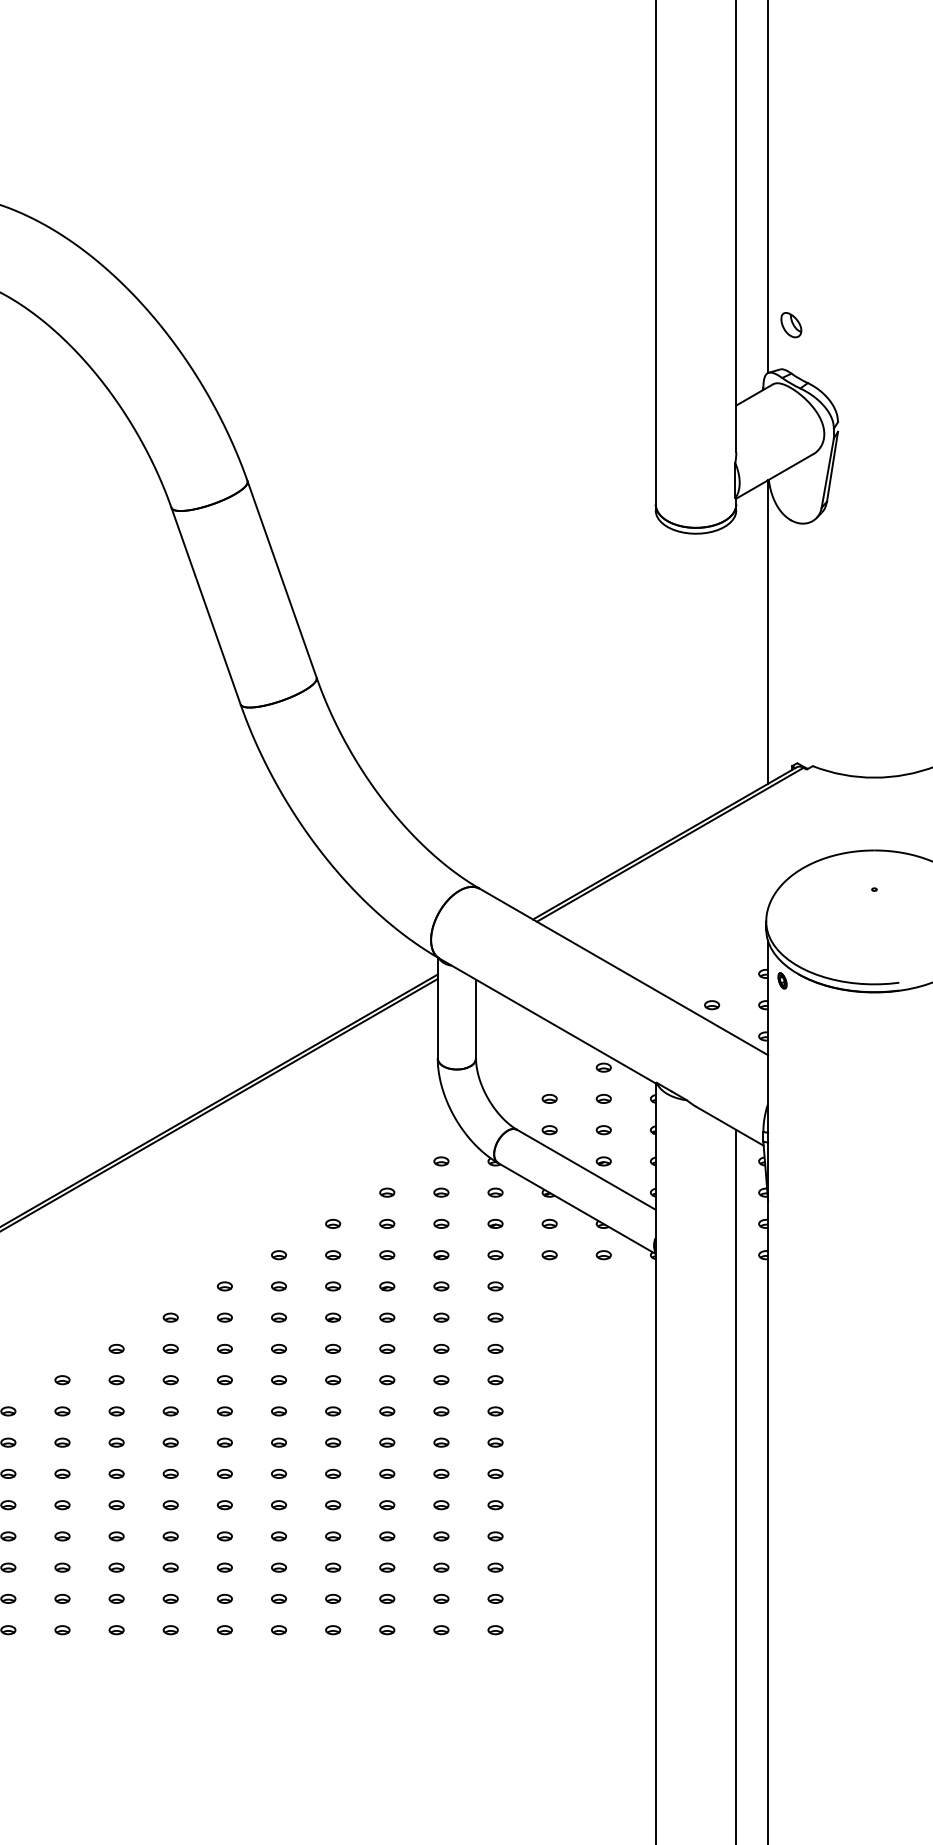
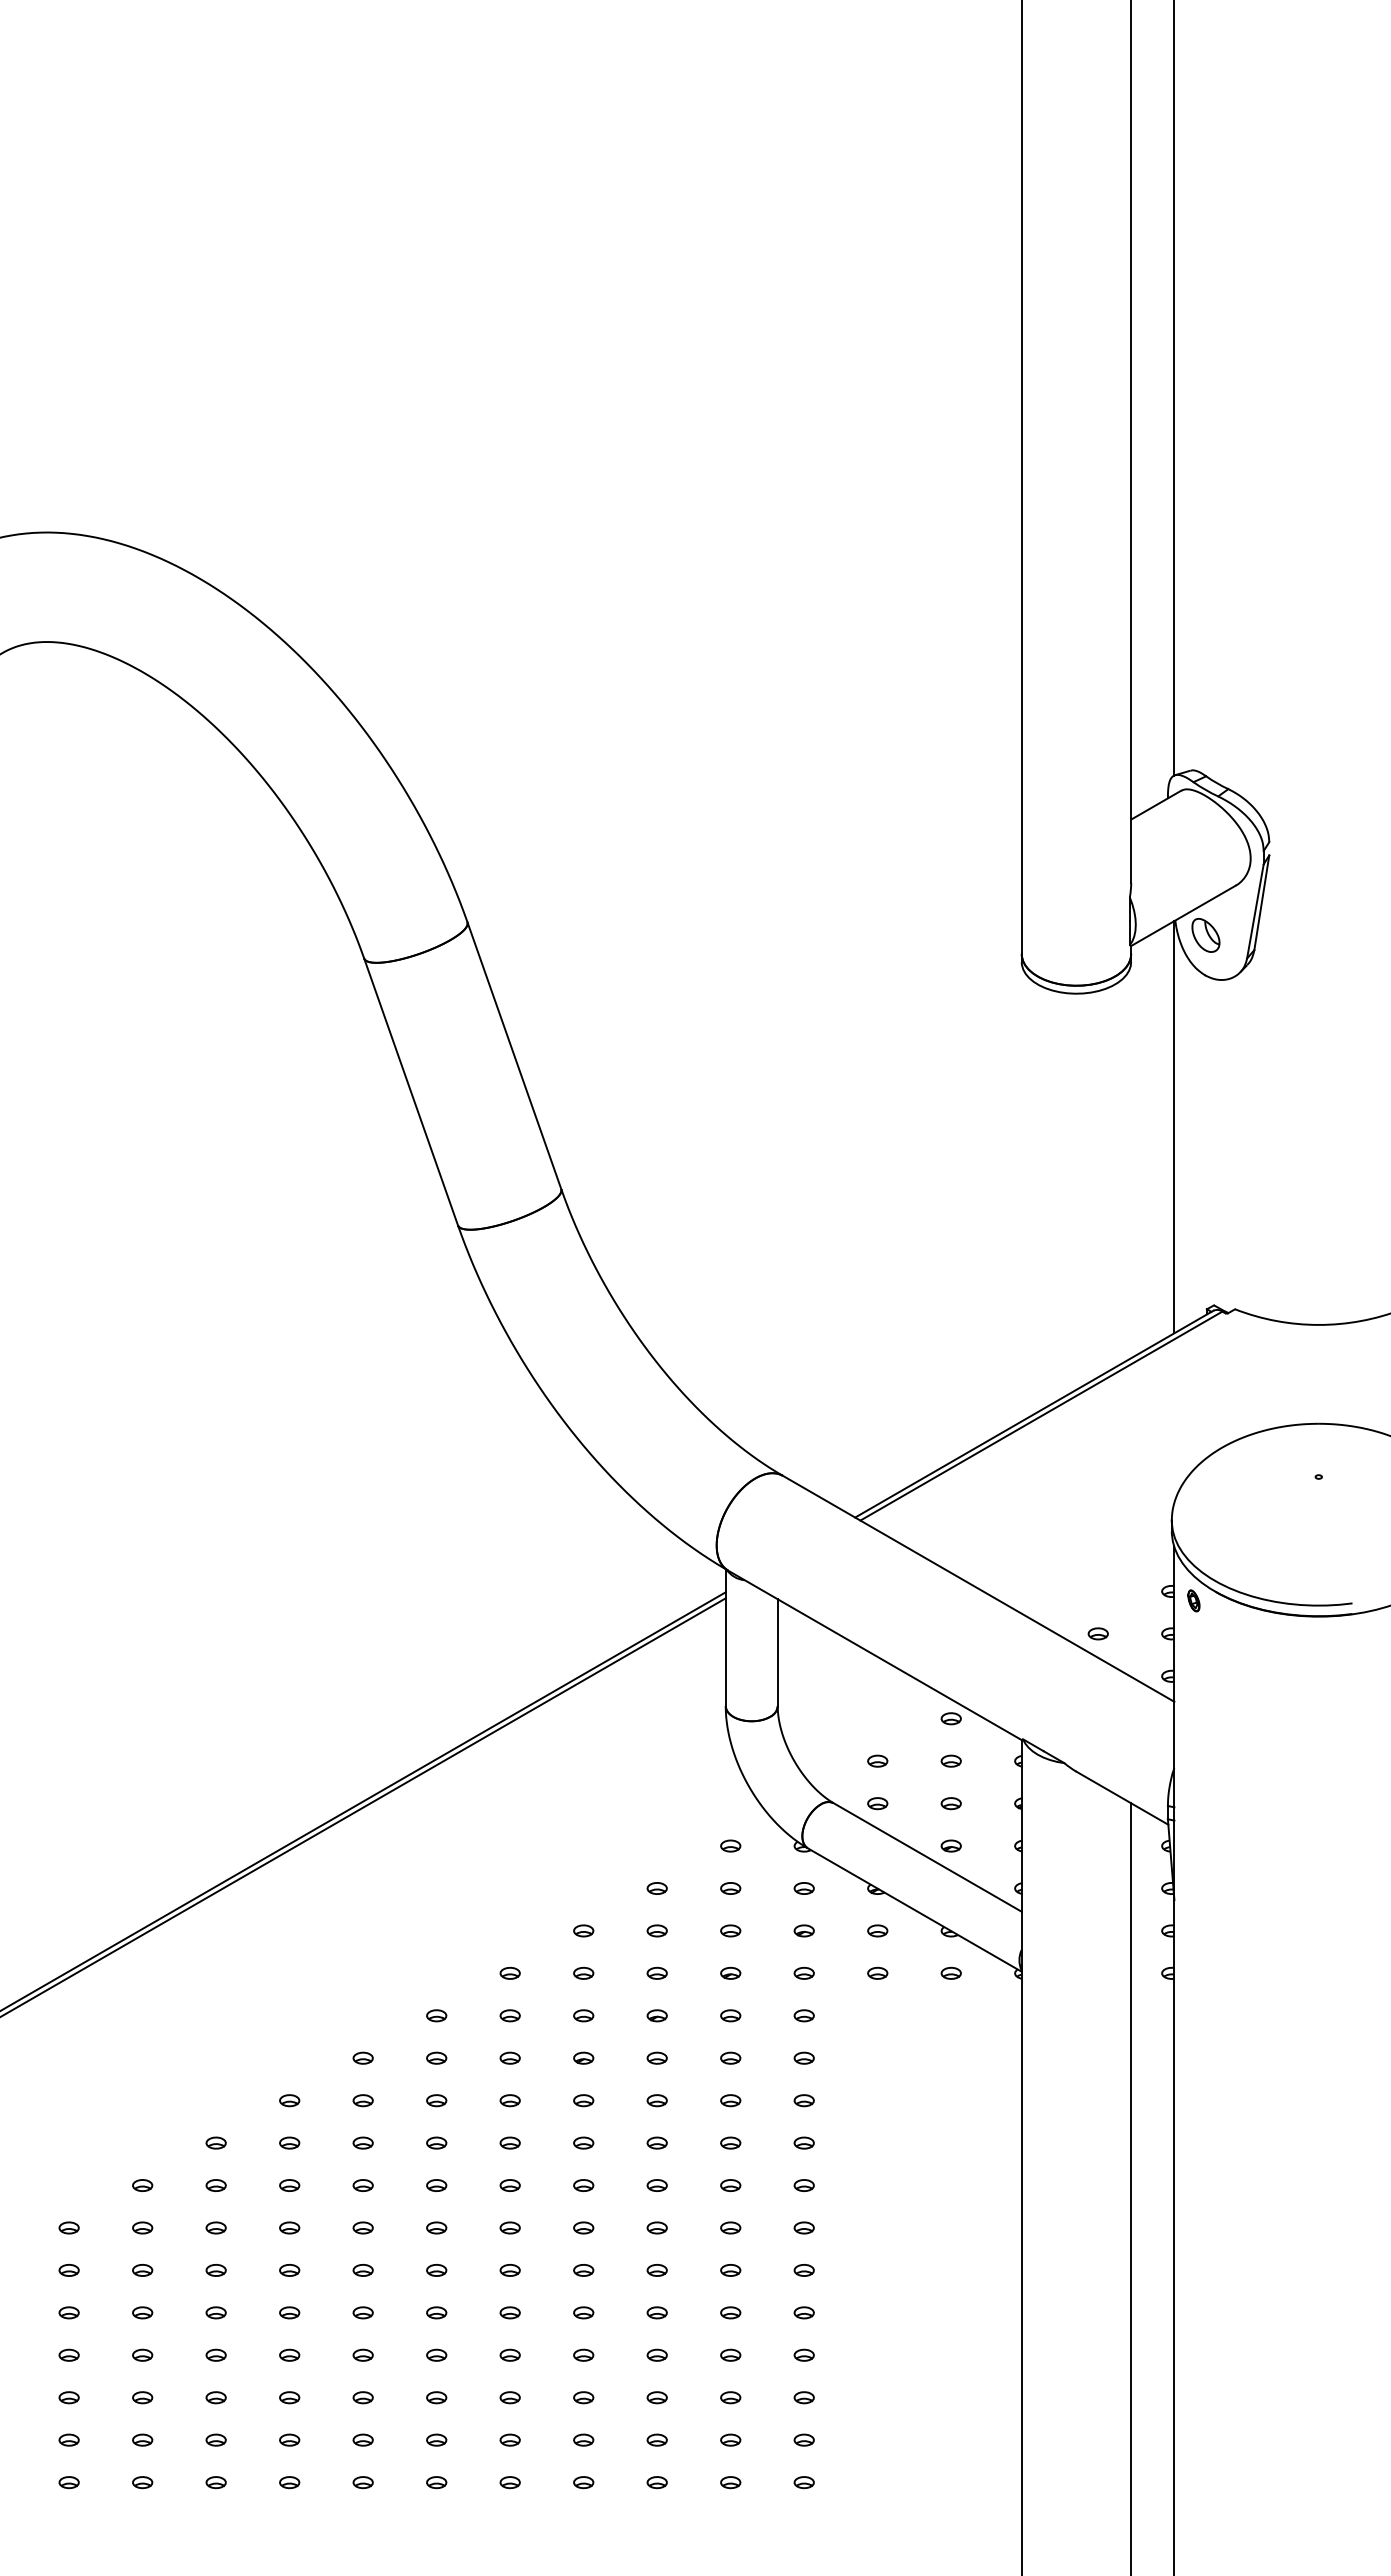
part: (791, 325) -> (1205, 935), moved

